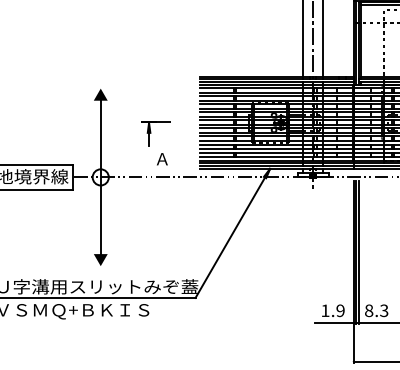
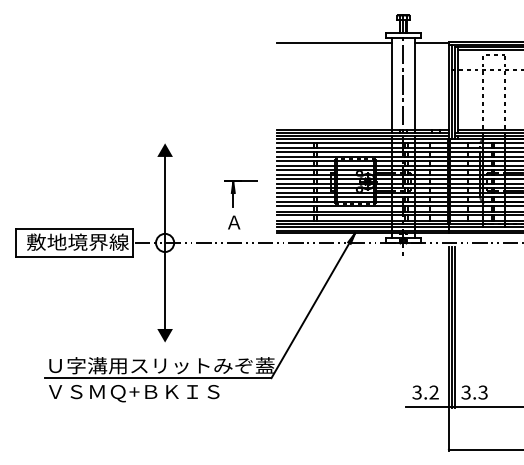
part: (155, 133) -> (240, 193), moved
text: (332, 310) -> (425, 392), 1.9 -> 3.2
text: (368, 310) -> (465, 392), 8.3 -> 3.3

